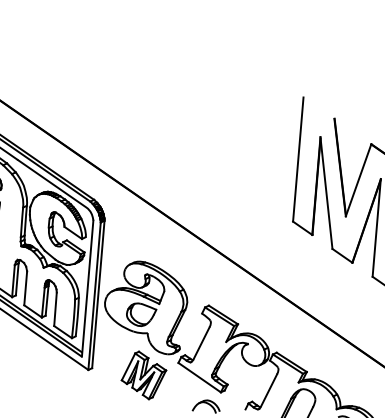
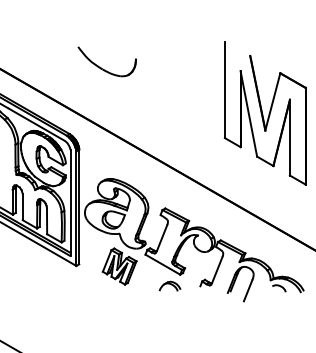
part: (144, 119) -> (103, 68), added

